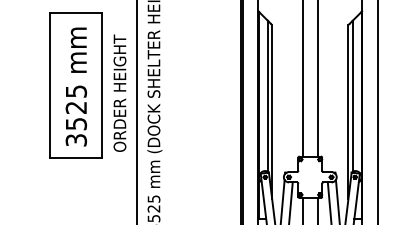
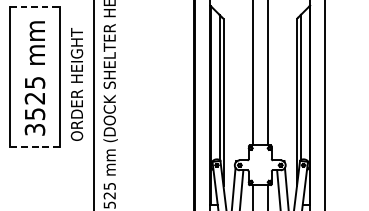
line: (76, 12) -> (35, 6), solid -> dashed
line: (76, 157) -> (35, 146), solid -> dashed

